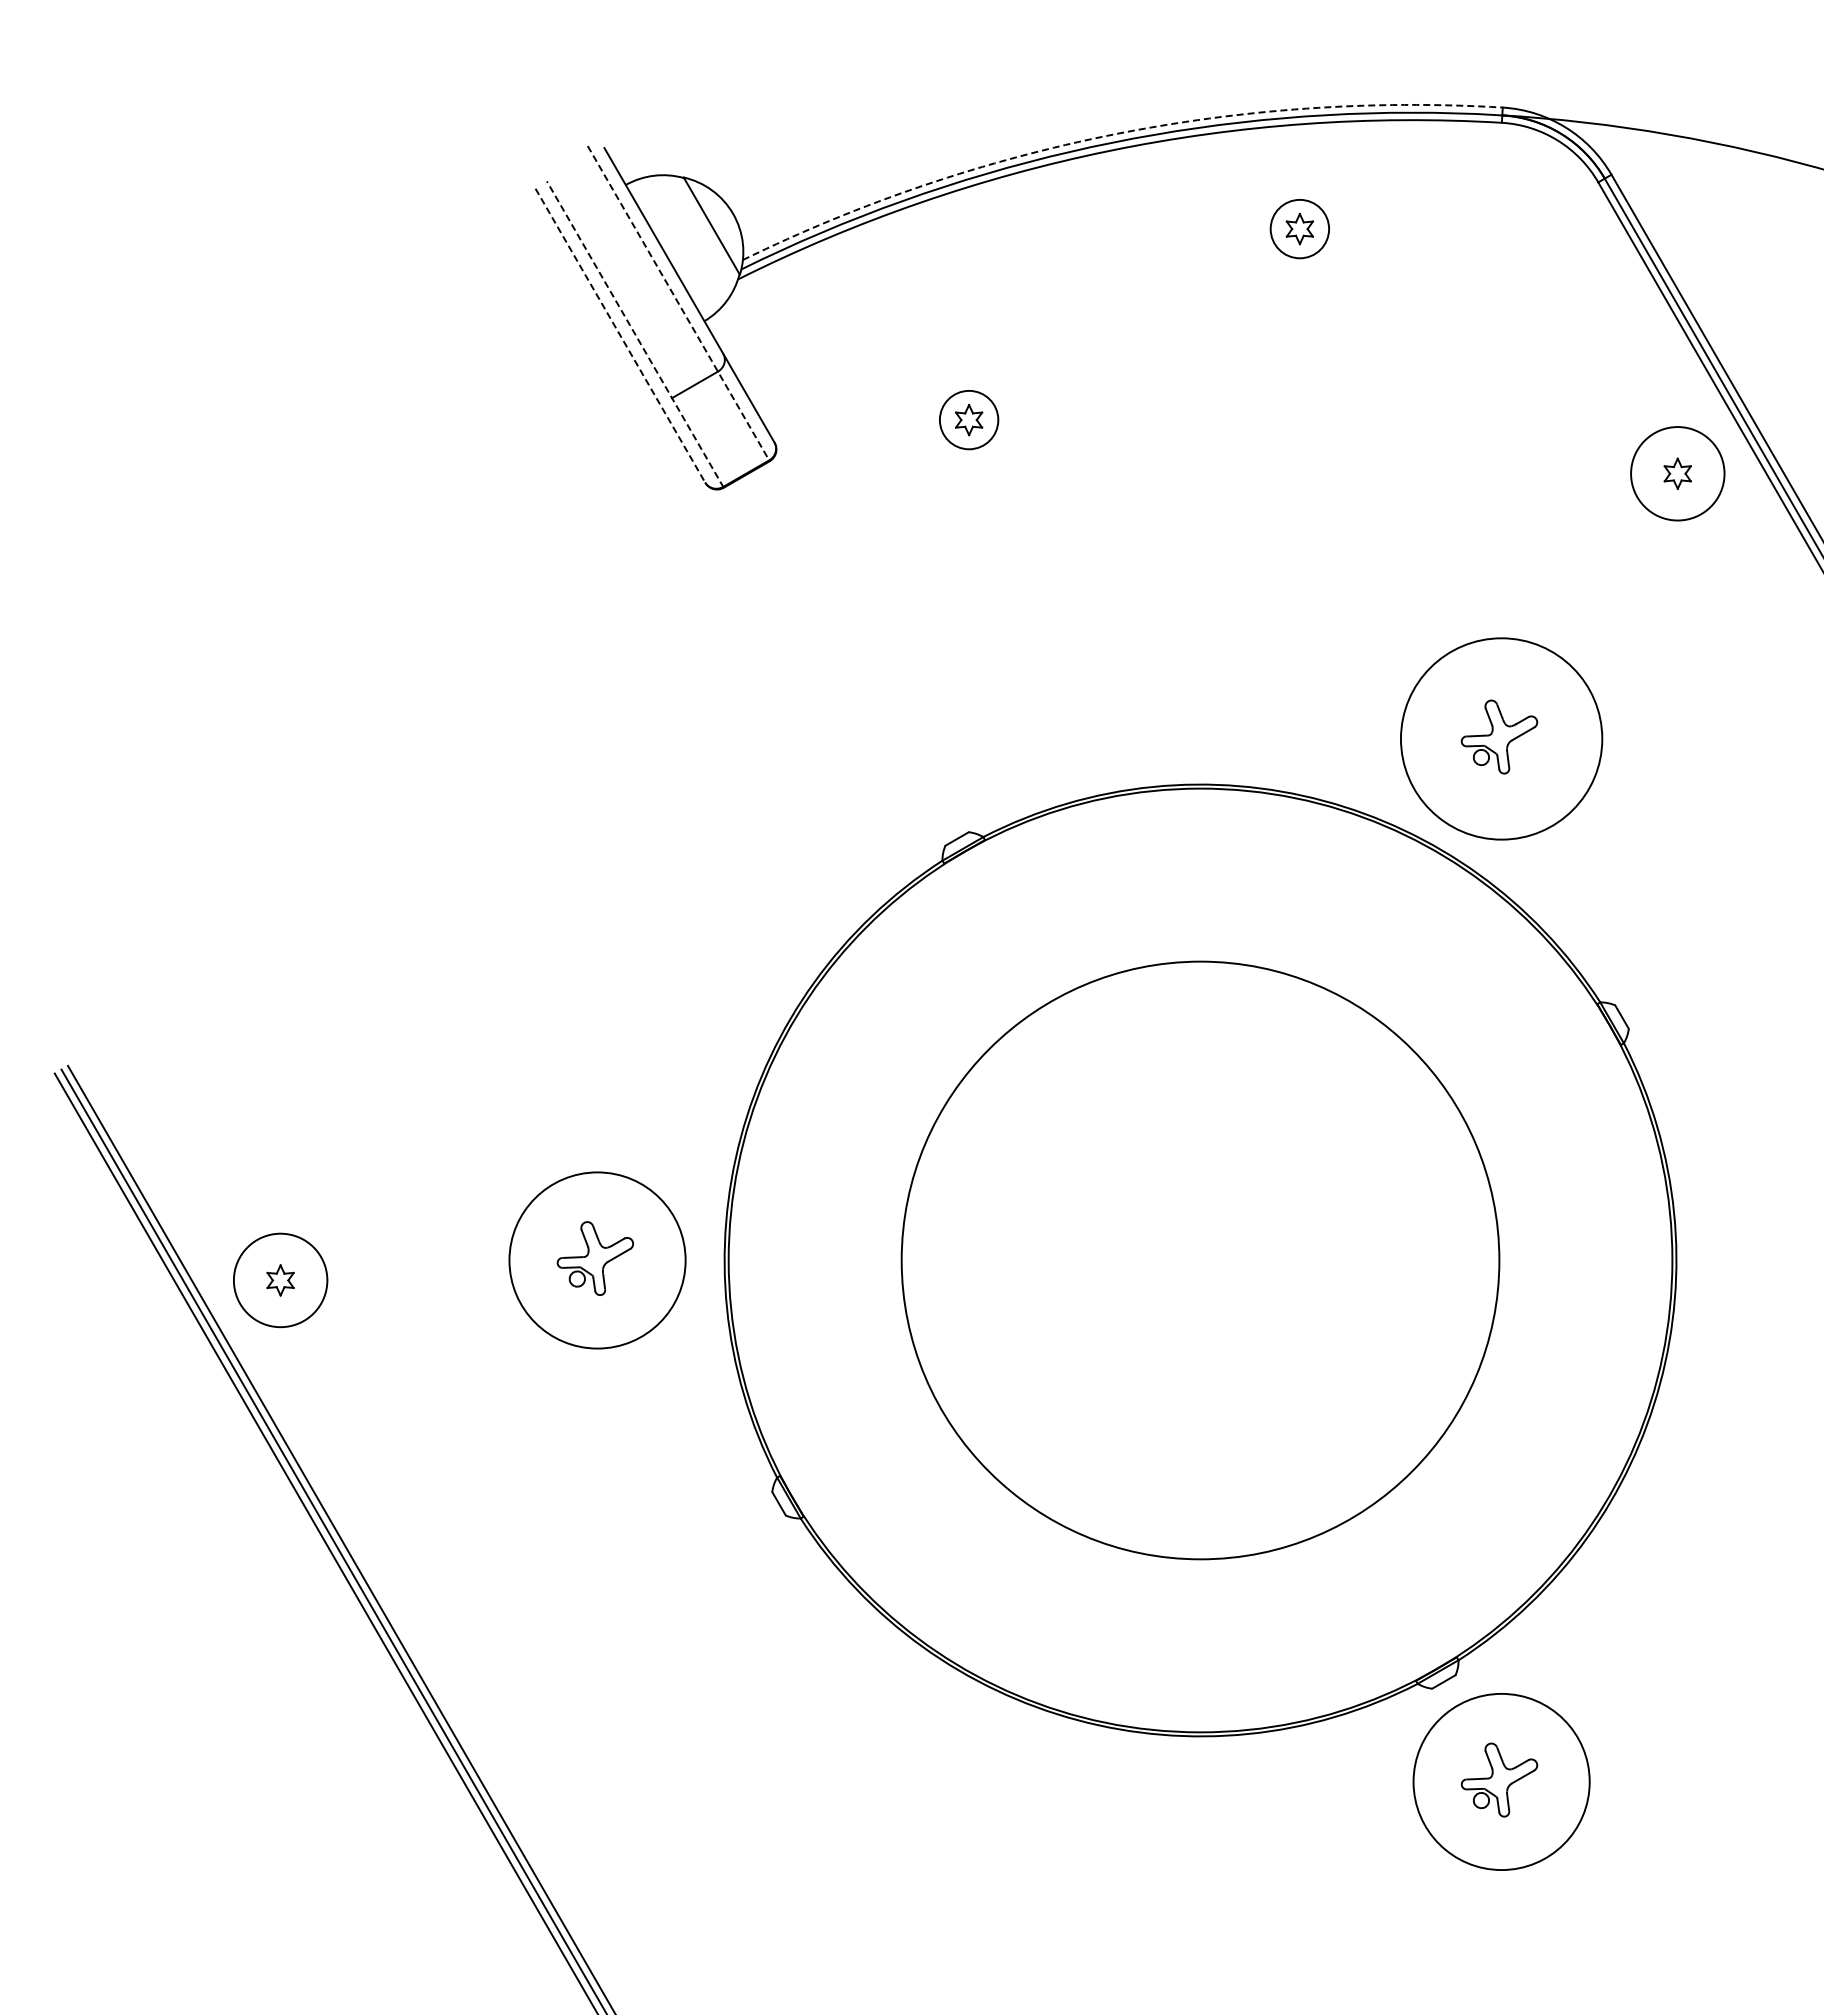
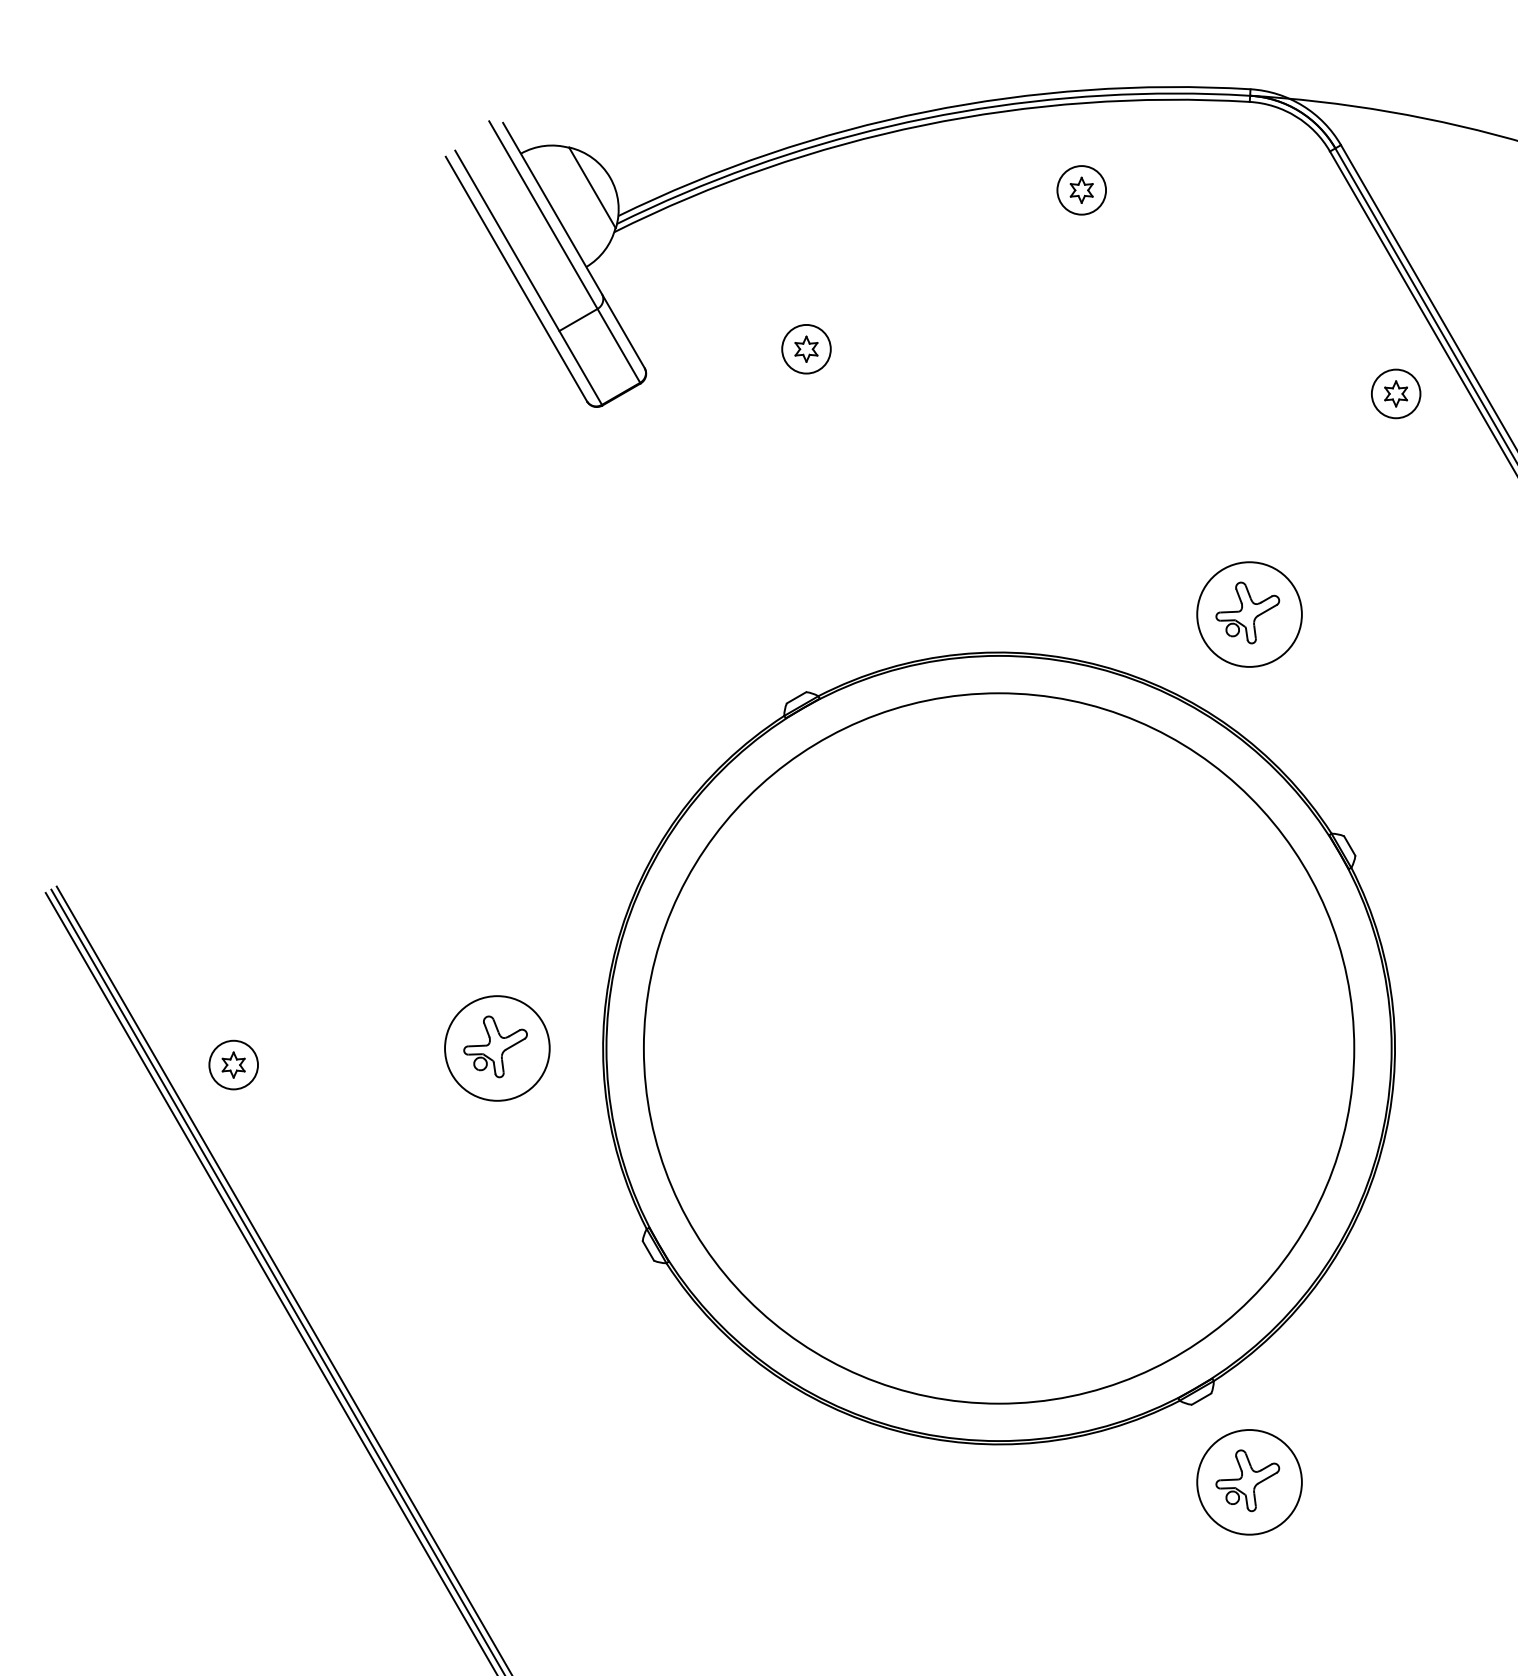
arc: (1112, 134) -> (925, 111), dashed -> solid
line: (678, 303) -> (564, 252), dashed -> solid
line: (635, 334) -> (528, 278), dashed -> solid
line: (620, 335) -> (516, 278), dashed -> solid
circle: (1677, 473) -> (1395, 393), size x0.62
circle: (1501, 738) -> (1249, 614), size x0.62
circle: (597, 1260) -> (497, 1048), size x0.71
circle: (1200, 1260) -> (999, 1048), size x1.43
circle: (280, 1280) -> (233, 1065), size x0.62
circle: (1501, 1781) -> (1249, 1481), size x0.71

